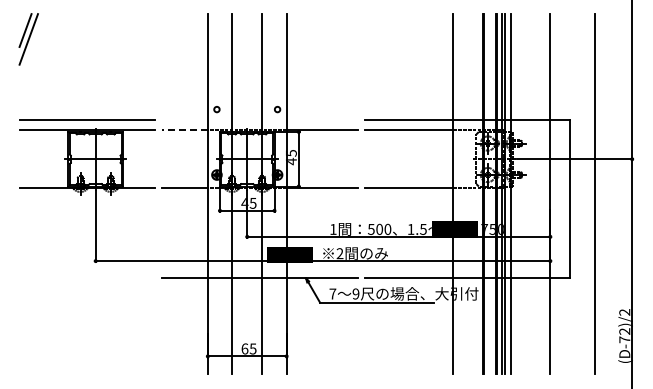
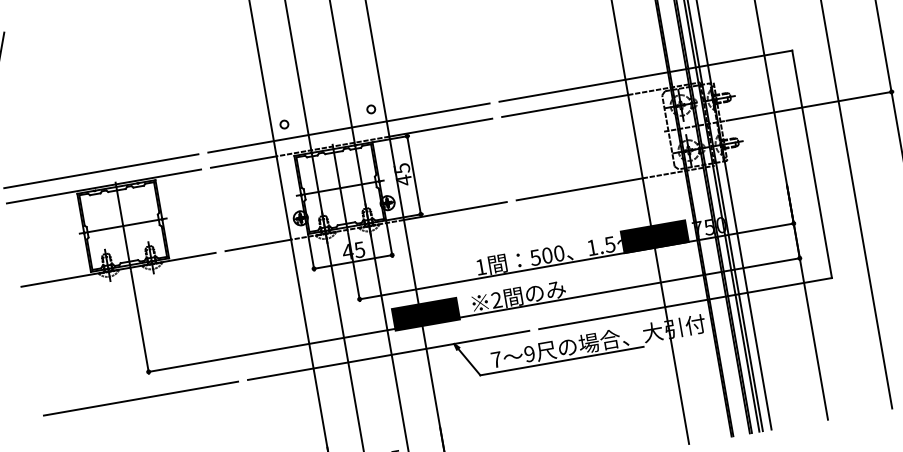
line: (260, 119) -> (349, 127), added
line: (184, 130) -> (243, 162), dashed -> solid
line: (87, 278) -> (141, 398), added

